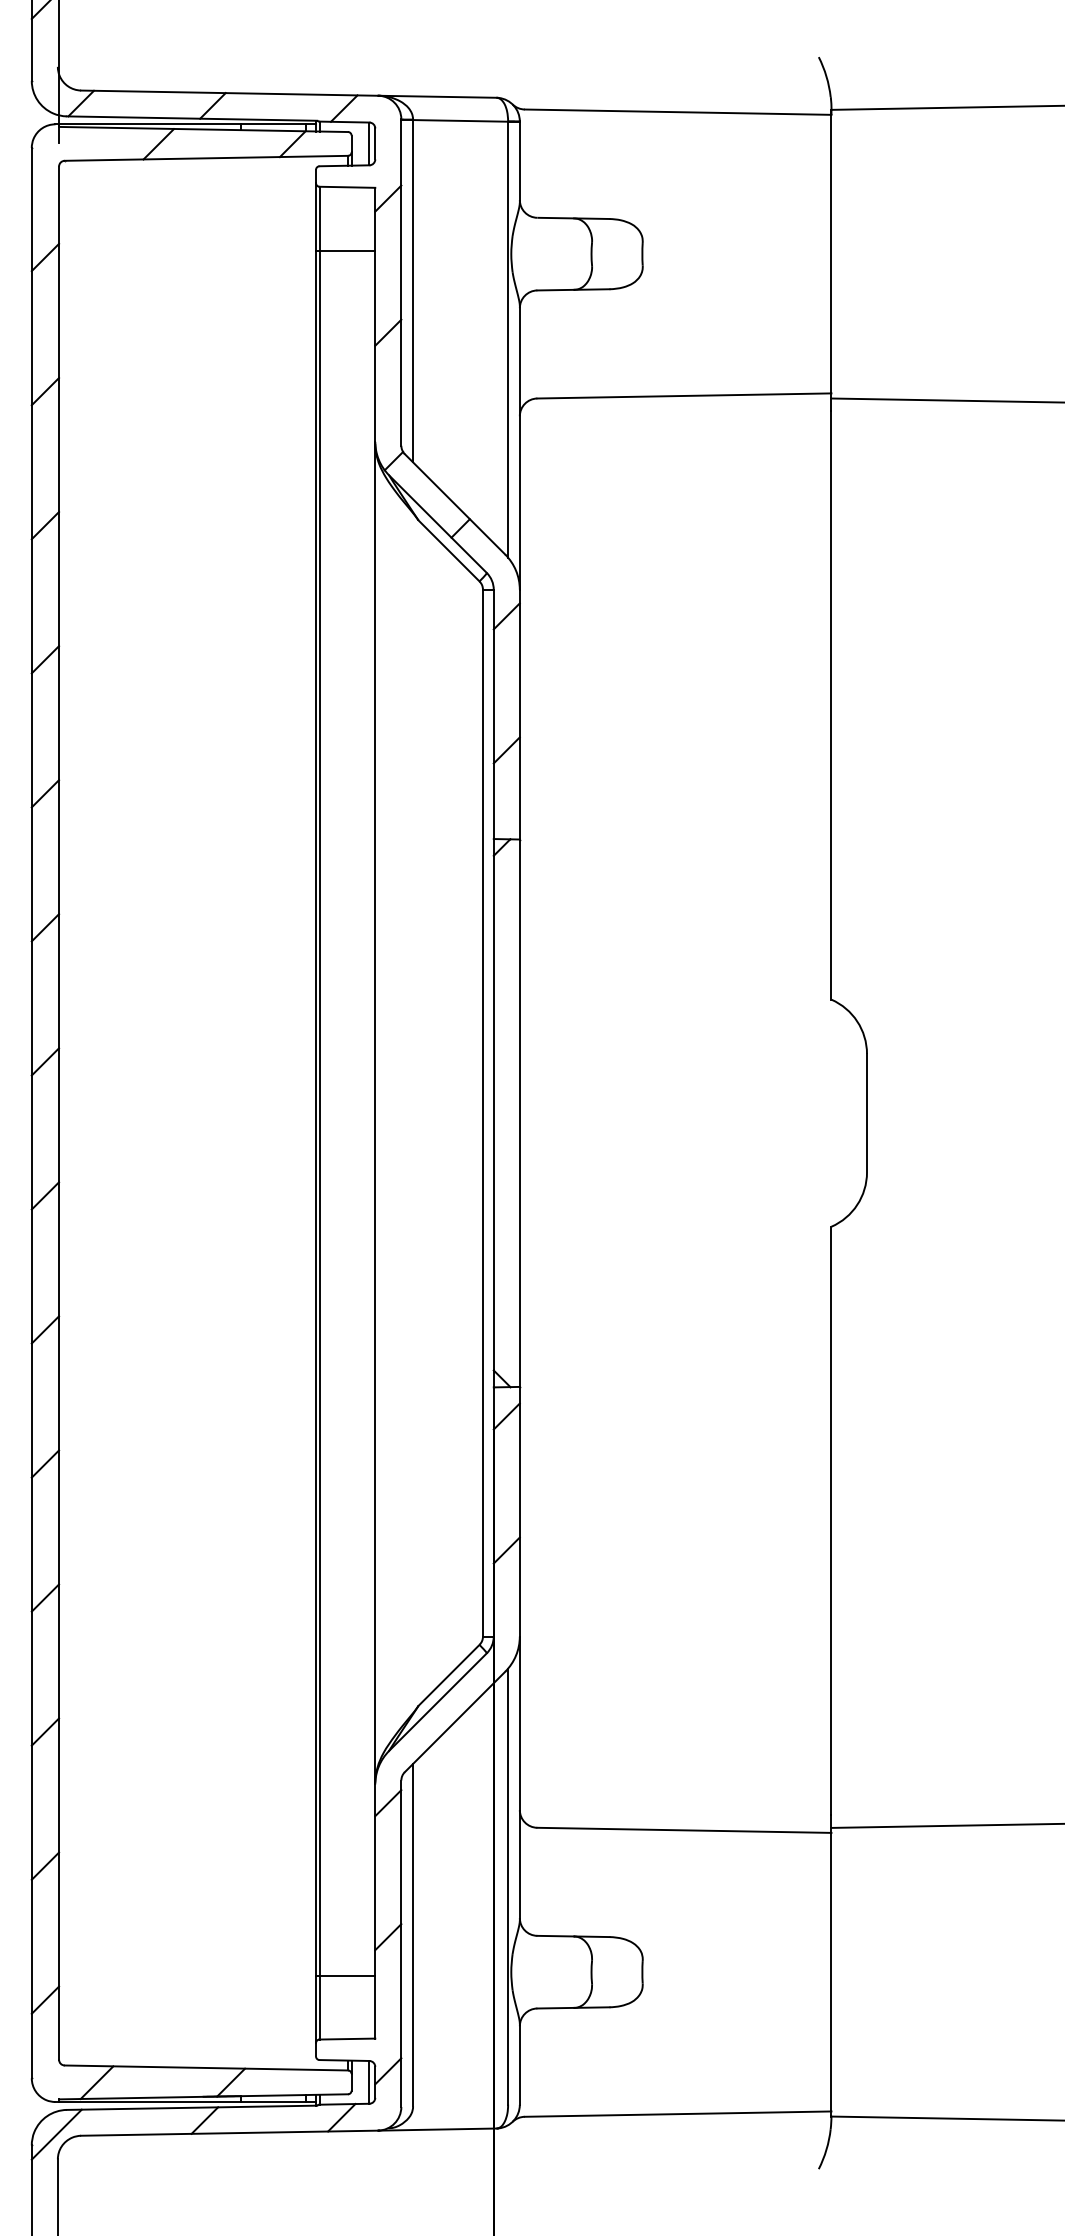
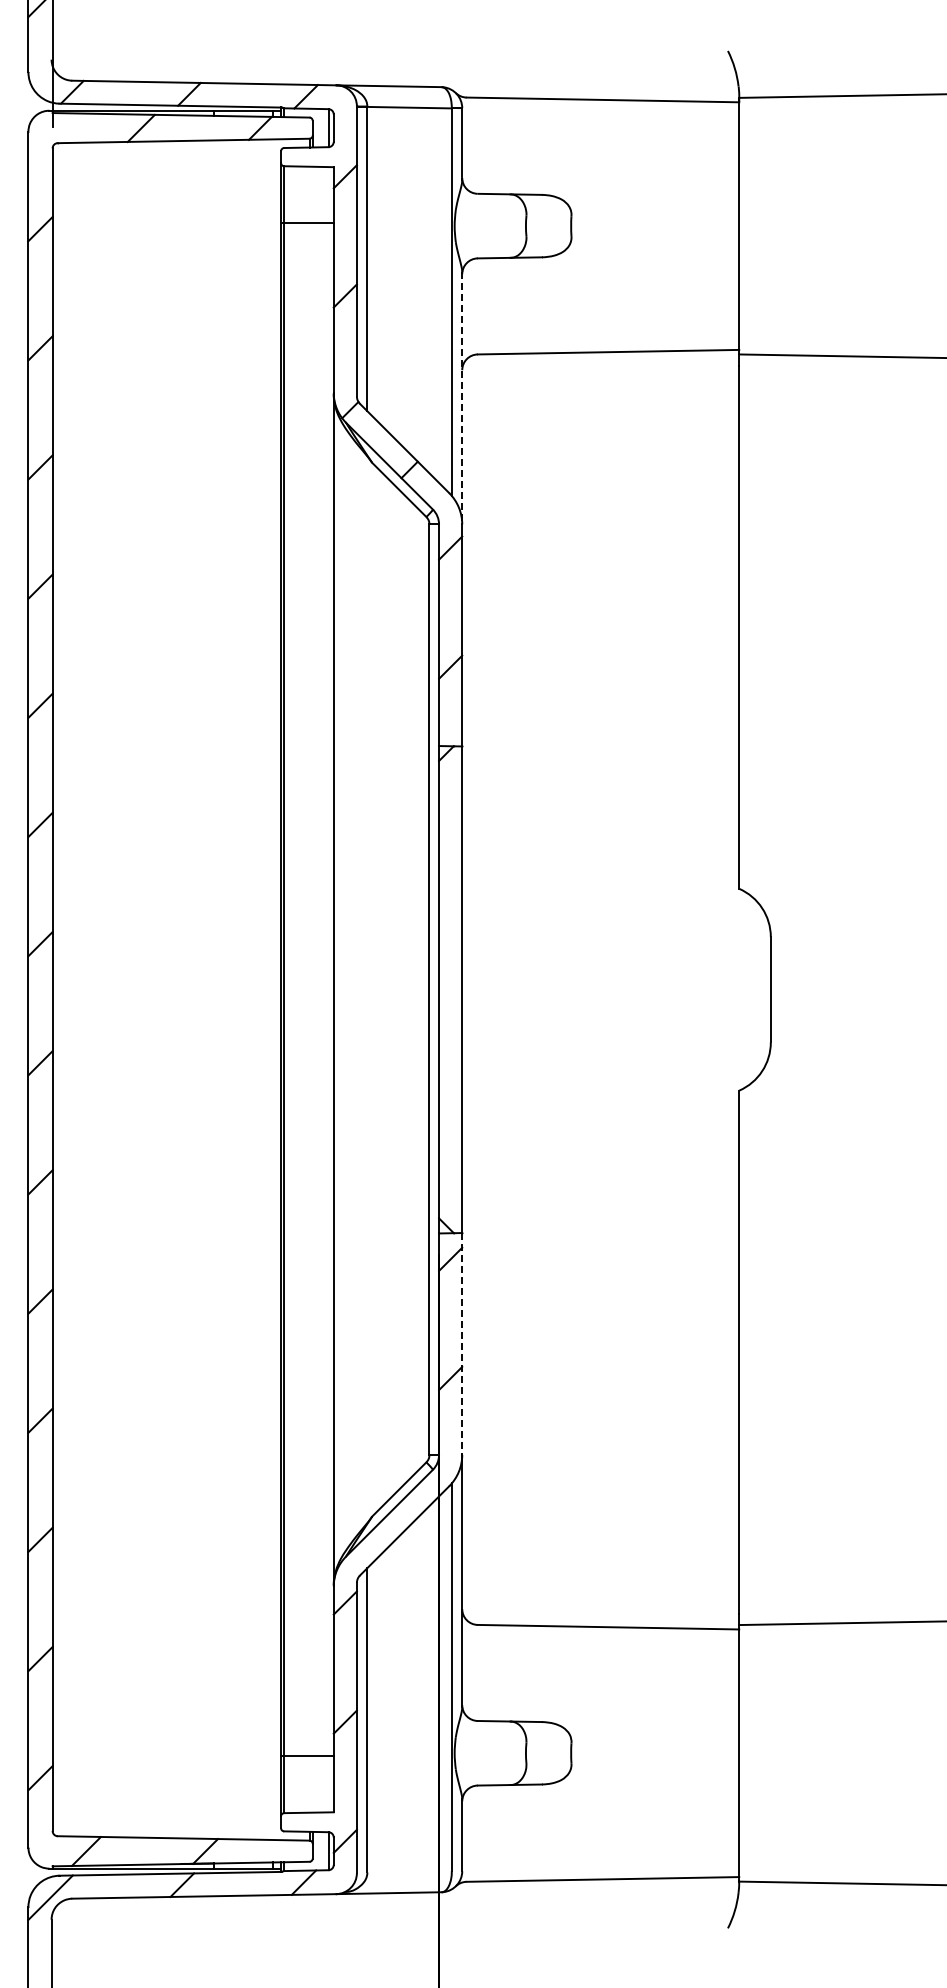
line: (520, 448) -> (462, 398), solid -> dashed
line: (520, 1512) -> (462, 1344), solid -> dashed

